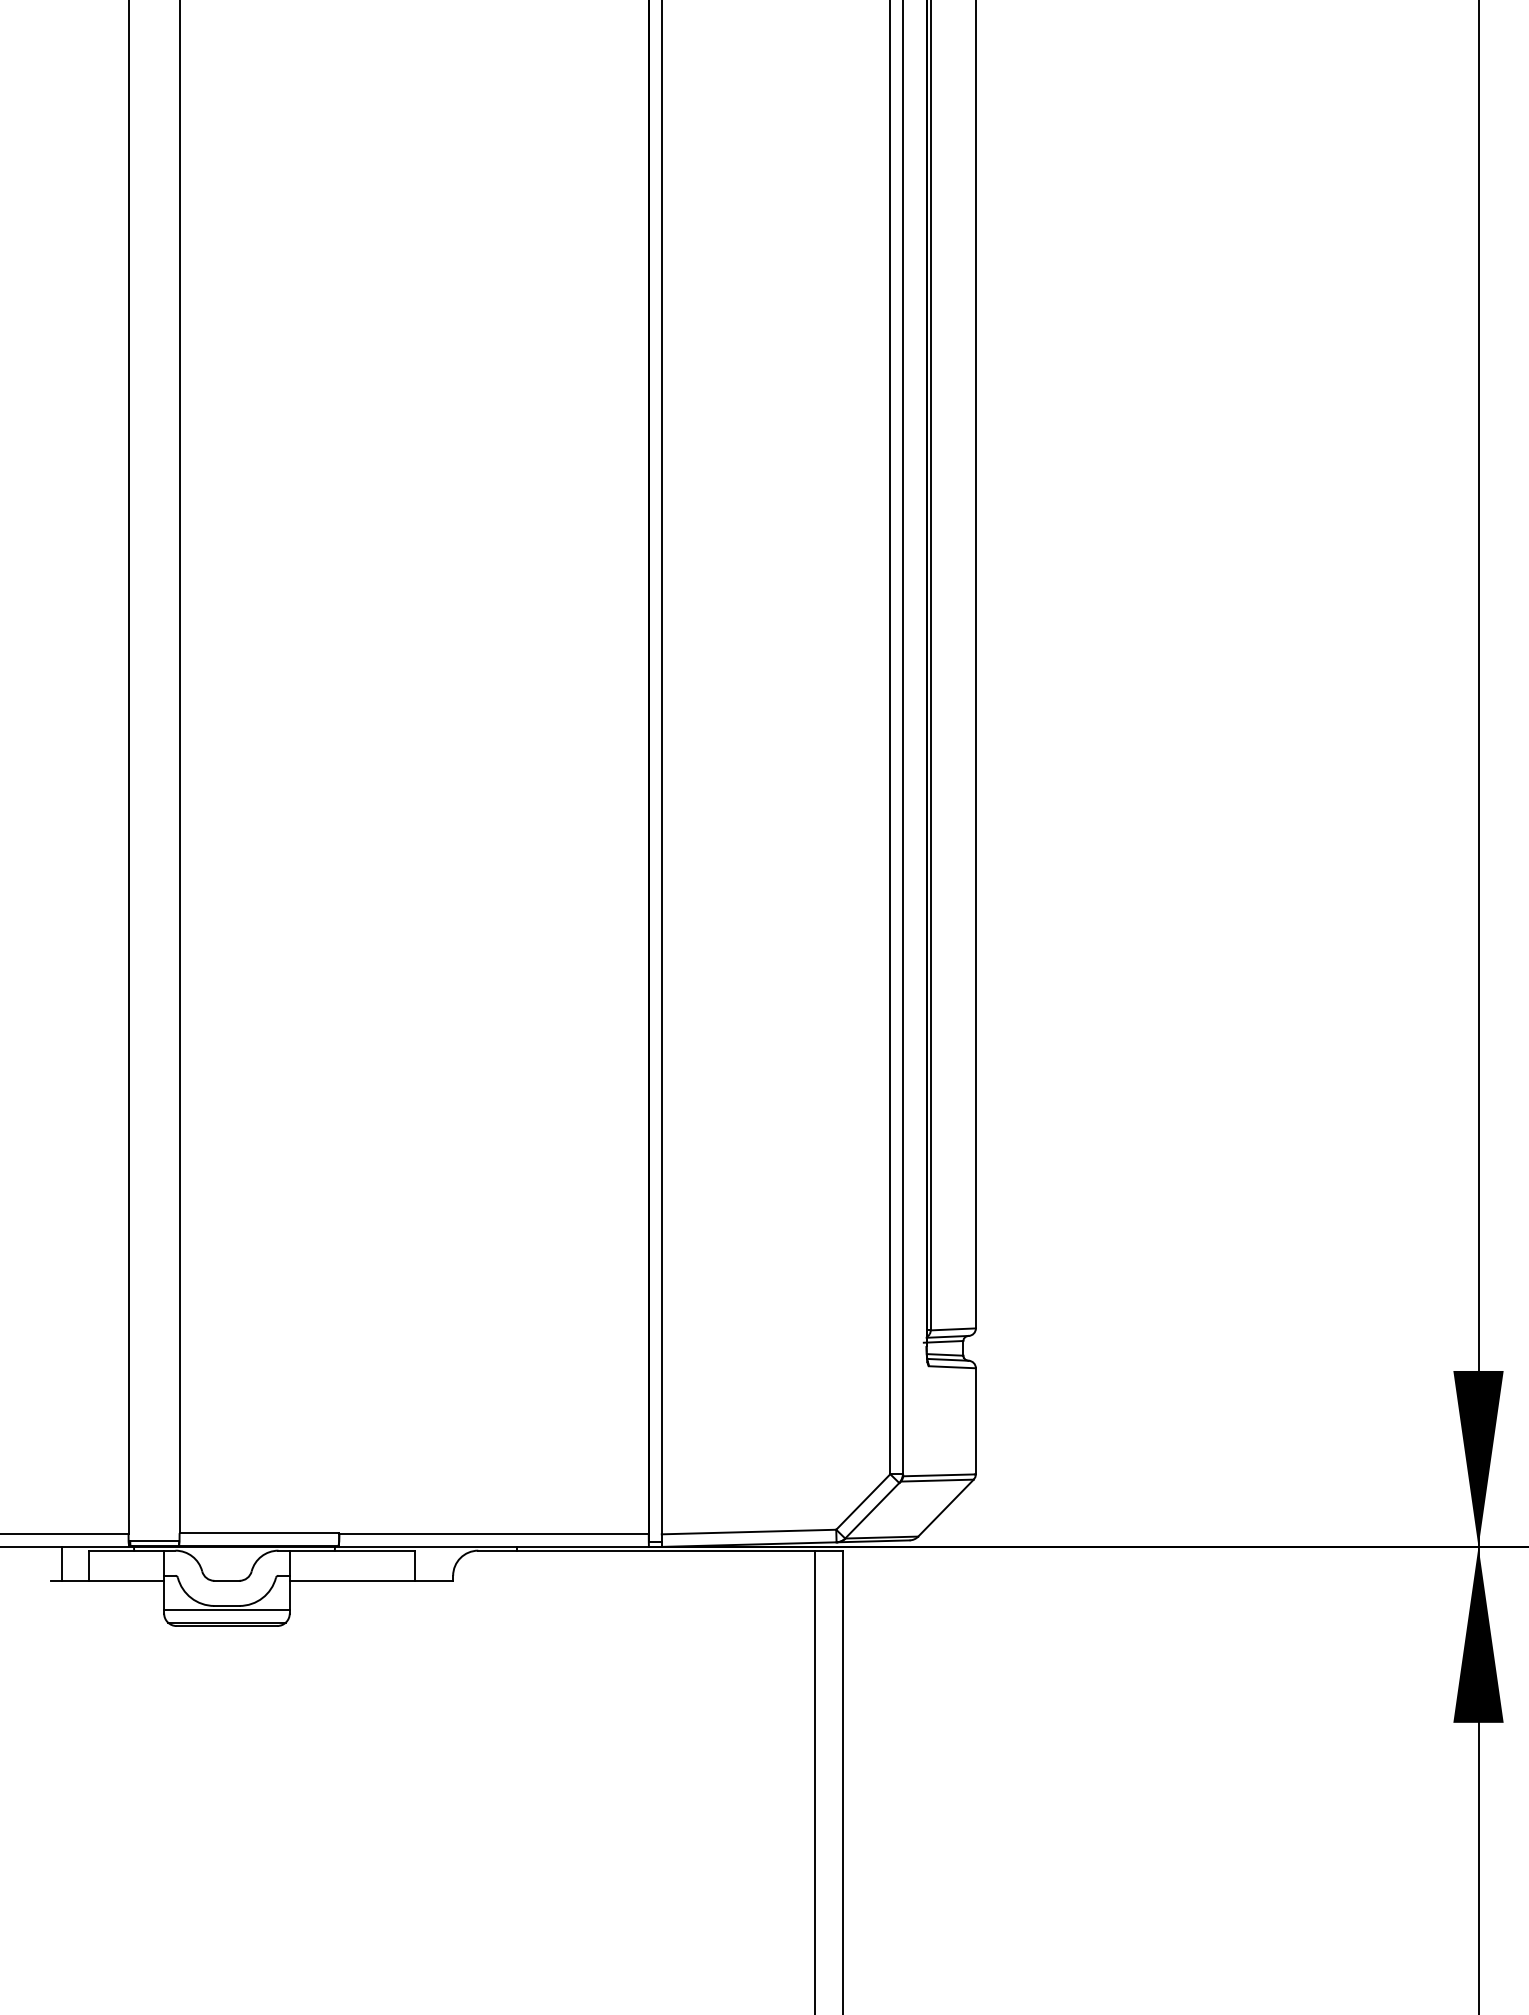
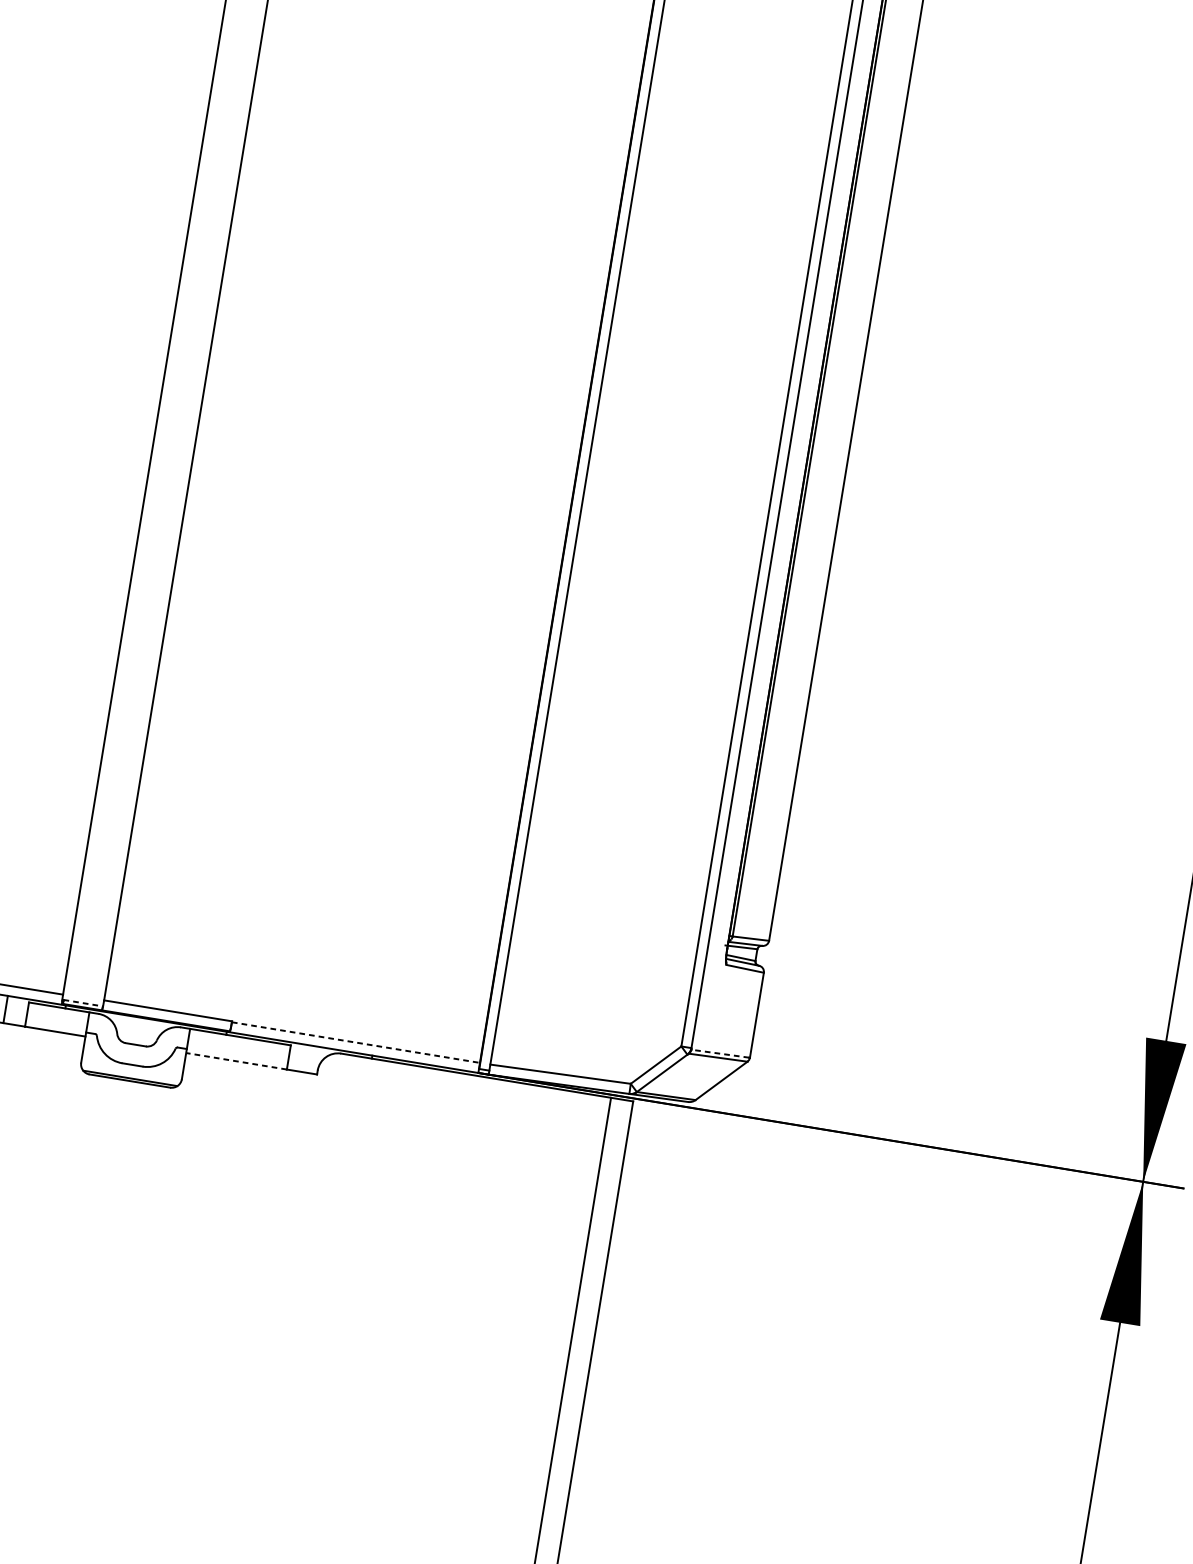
line: (939, 1475) -> (720, 1053), solid -> dashed
line: (494, 1534) -> (356, 1042), solid -> dashed
line: (154, 1540) -> (83, 1002), solid -> dashed
line: (352, 1580) -> (236, 1061), solid -> dashed
line: (226, 1610) -> (131, 1068), removed

